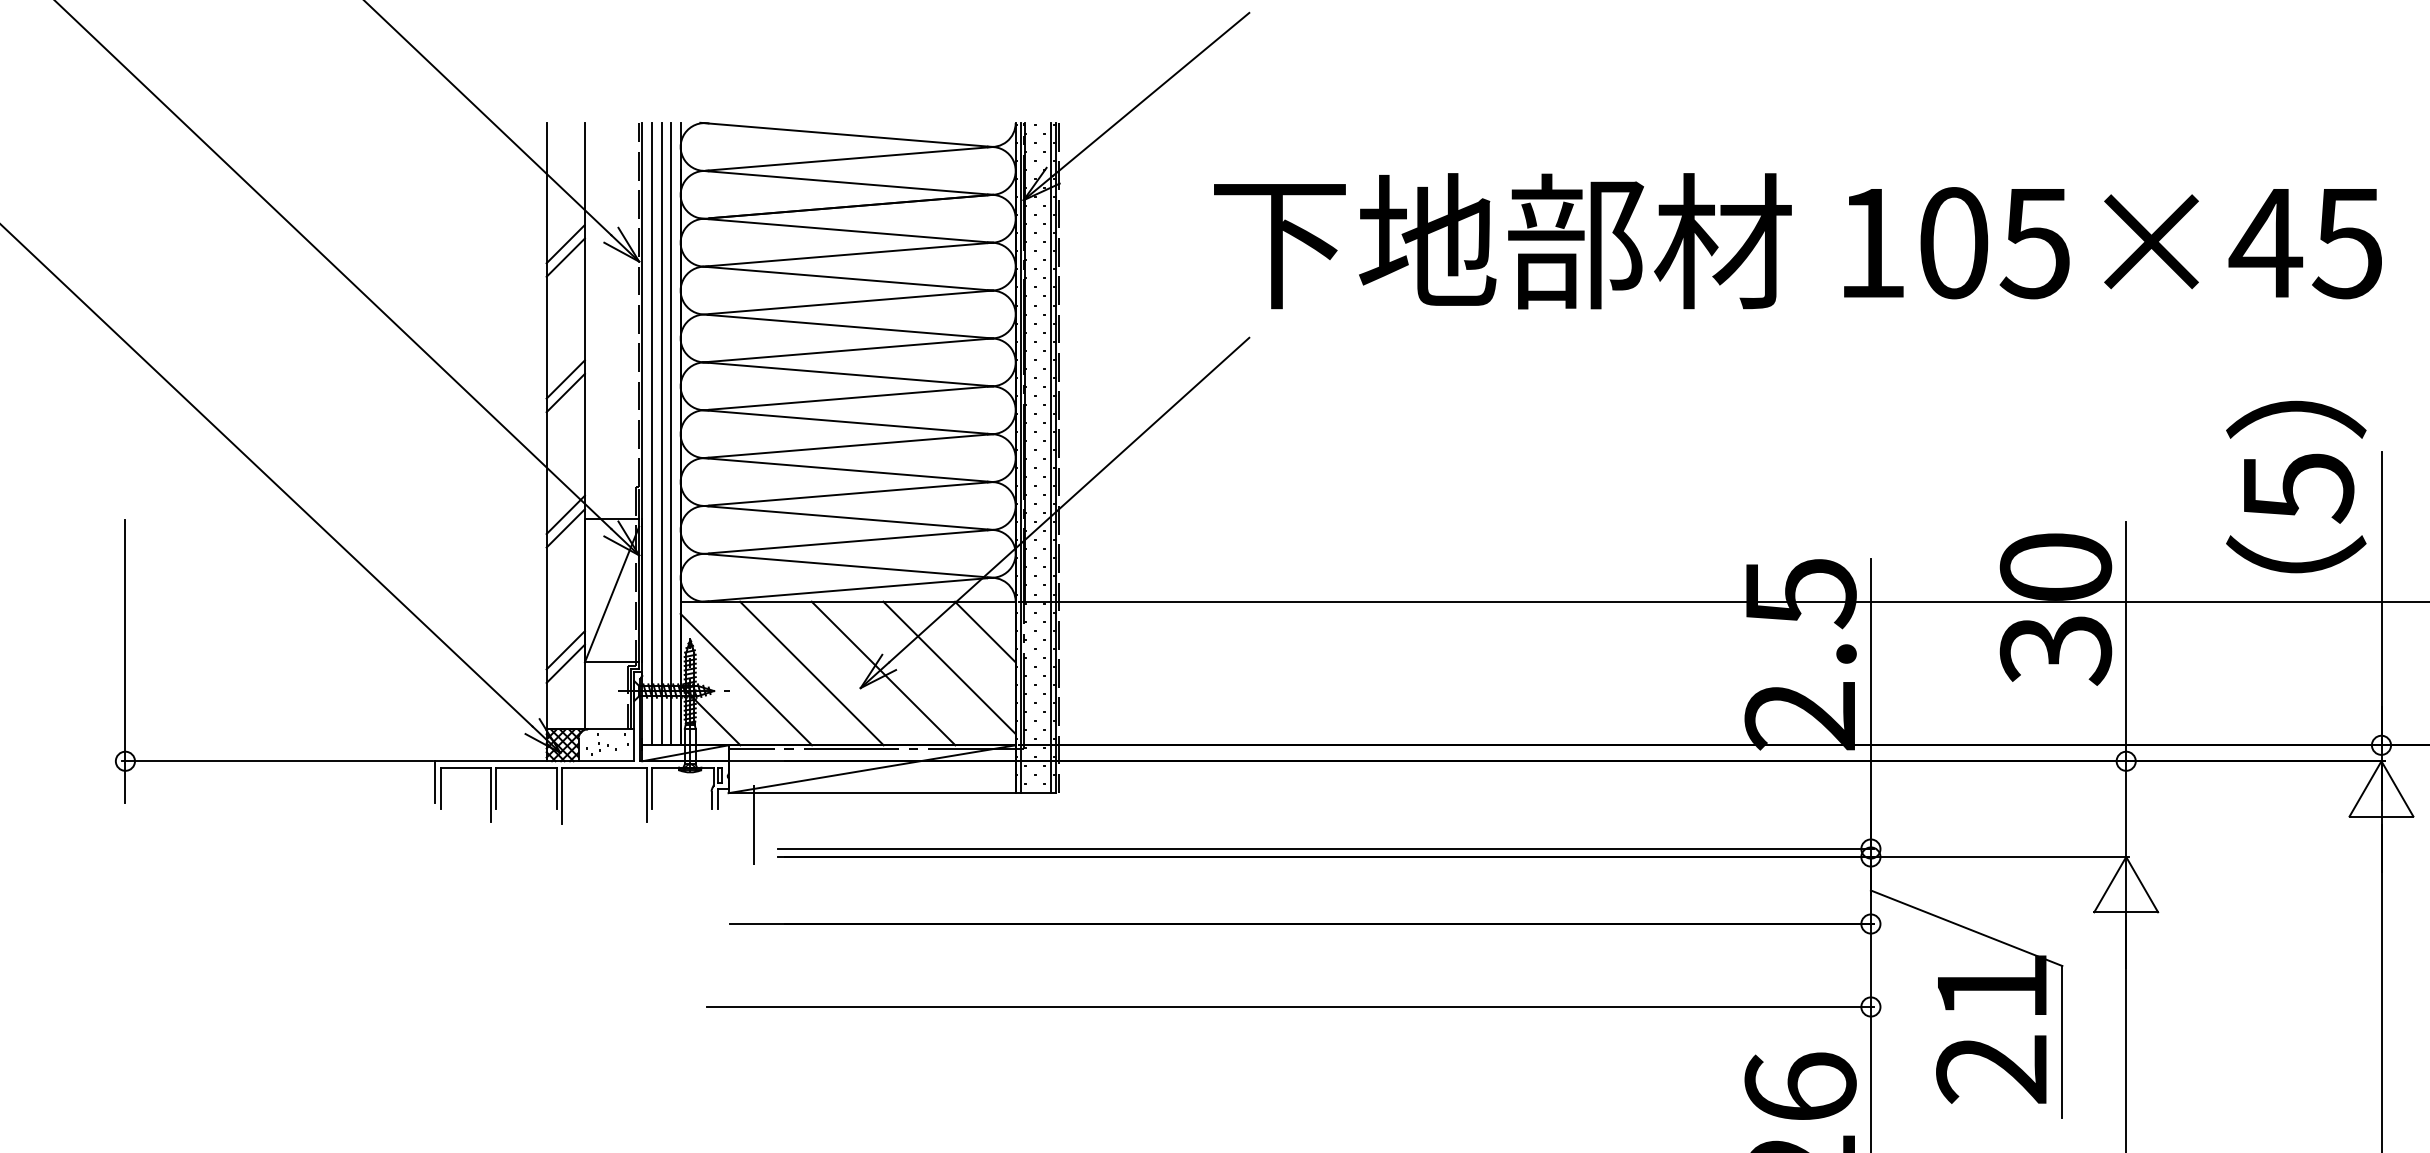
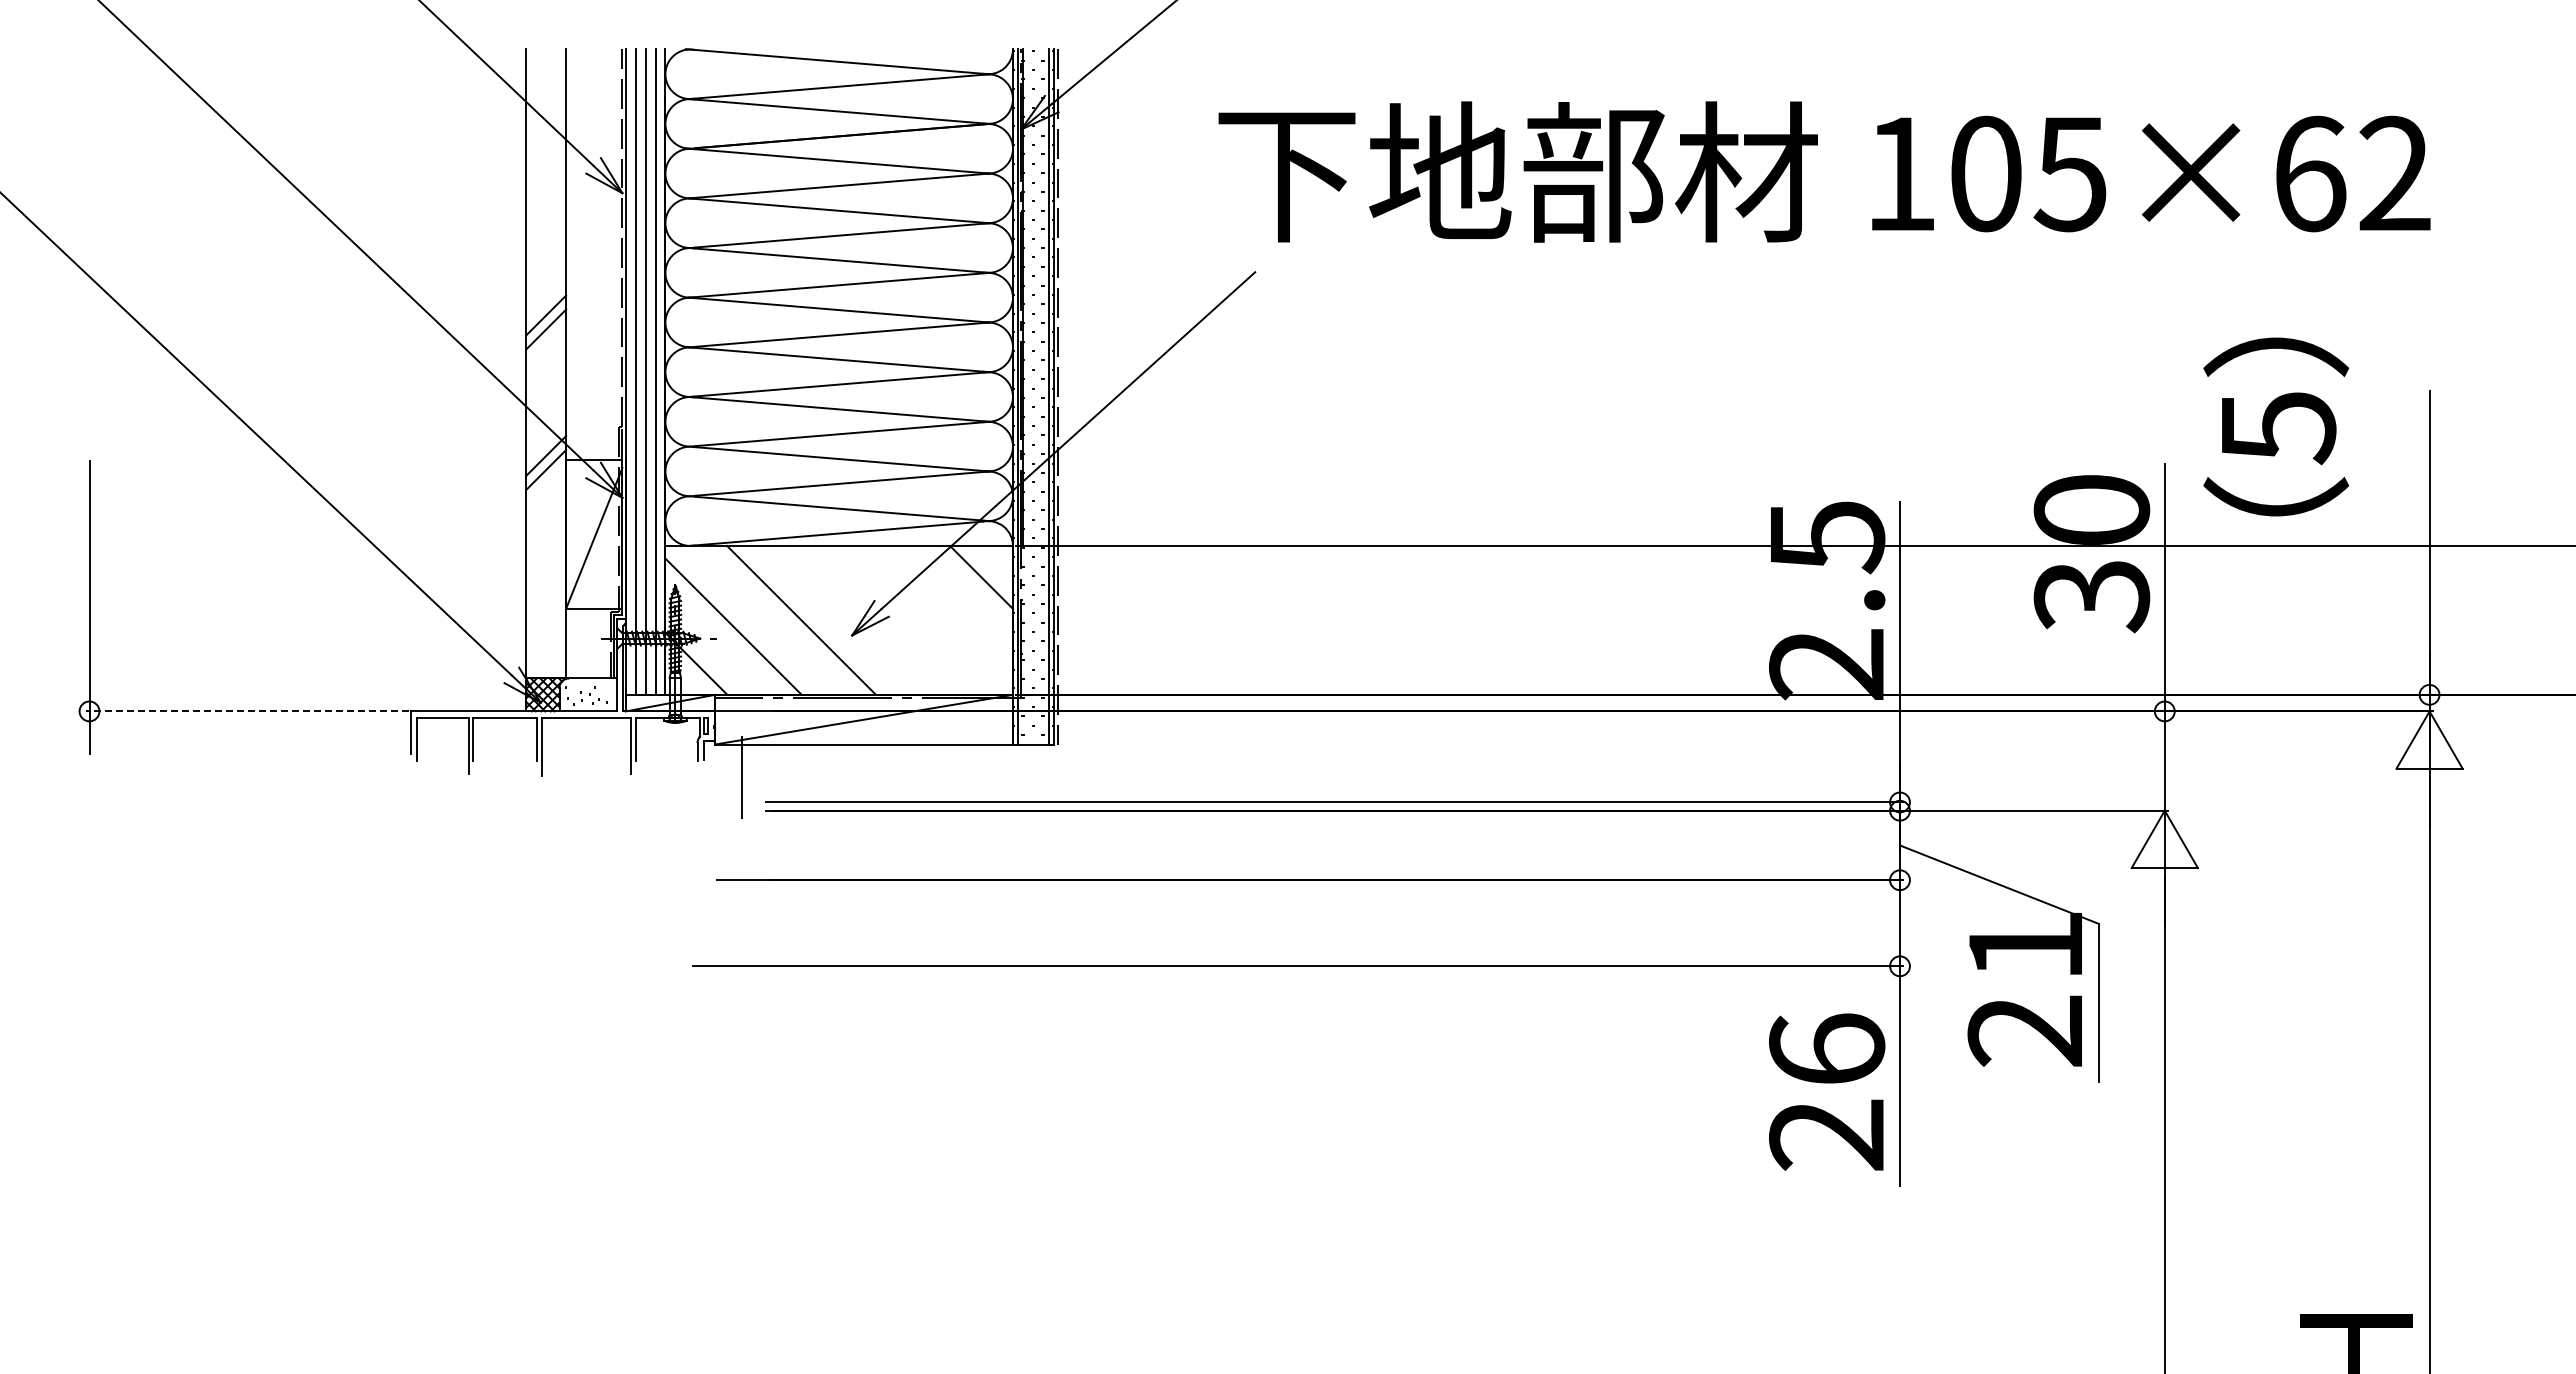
text: (2305, 242) -> (2350, 173), 105×45 -> 105×62
line: (565, 243) -> (545, 174), removed
line: (565, 257) -> (546, 188), removed
text: (2296, 486) -> (2276, 426), moved
line: (565, 650) -> (546, 596), removed
line: (565, 663) -> (546, 610), removed
line: (948, 667) -> (943, 614), removed
line: (883, 672) -> (875, 619), removed
line: (277, 761) -> (247, 711), solid -> dashed

